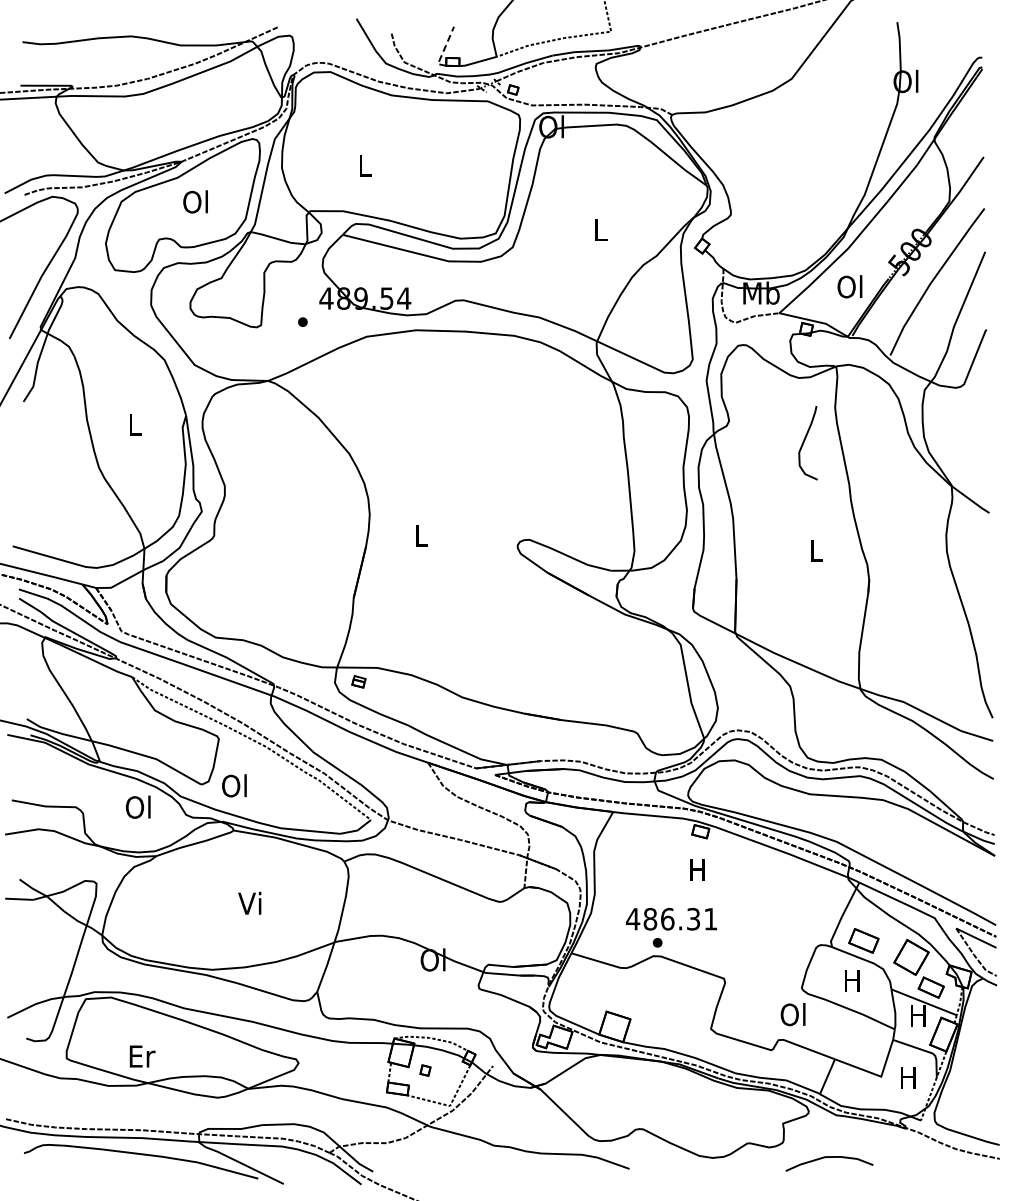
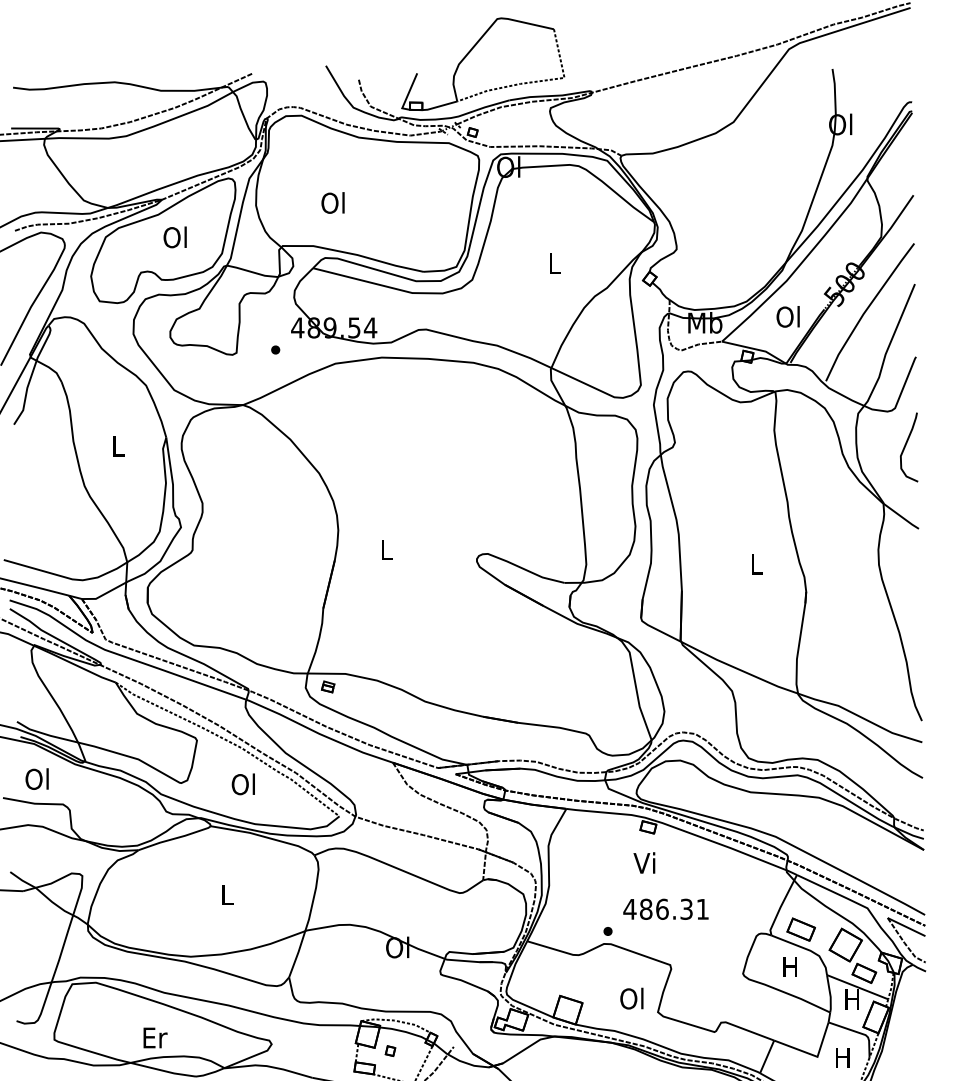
line: (444, 49) -> (408, 94), dashed -> solid
text: (363, 164) -> (332, 202), L -> Ol
curve: (804, 442) -> (905, 446), moved
text: (234, 785) -> (243, 784), moved
text: (137, 806) -> (36, 778), moved
text: (695, 869) -> (643, 862), H -> Vi
text: (249, 902) -> (225, 893), Vi -> L
text: (670, 918) -> (665, 908), moved
text: (792, 1014) -> (631, 998), moved
text: (142, 1056) -> (155, 1037), moved

